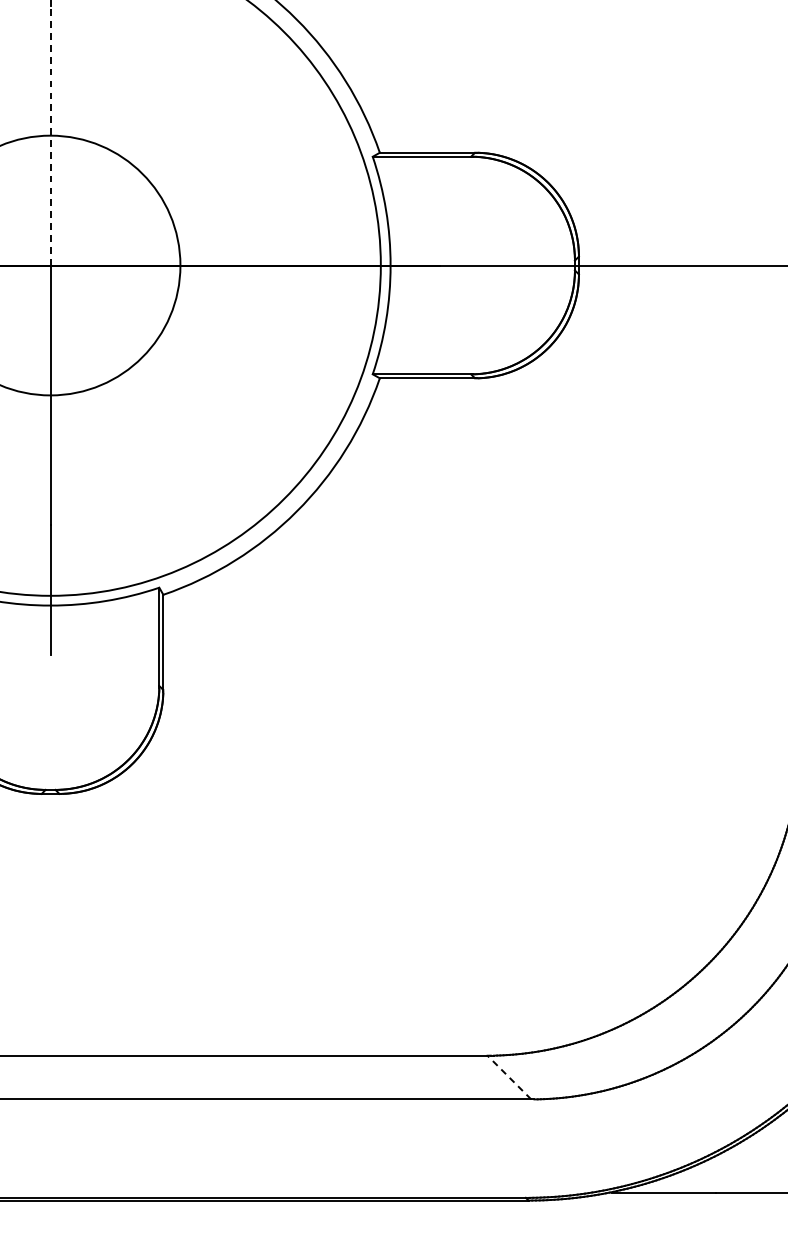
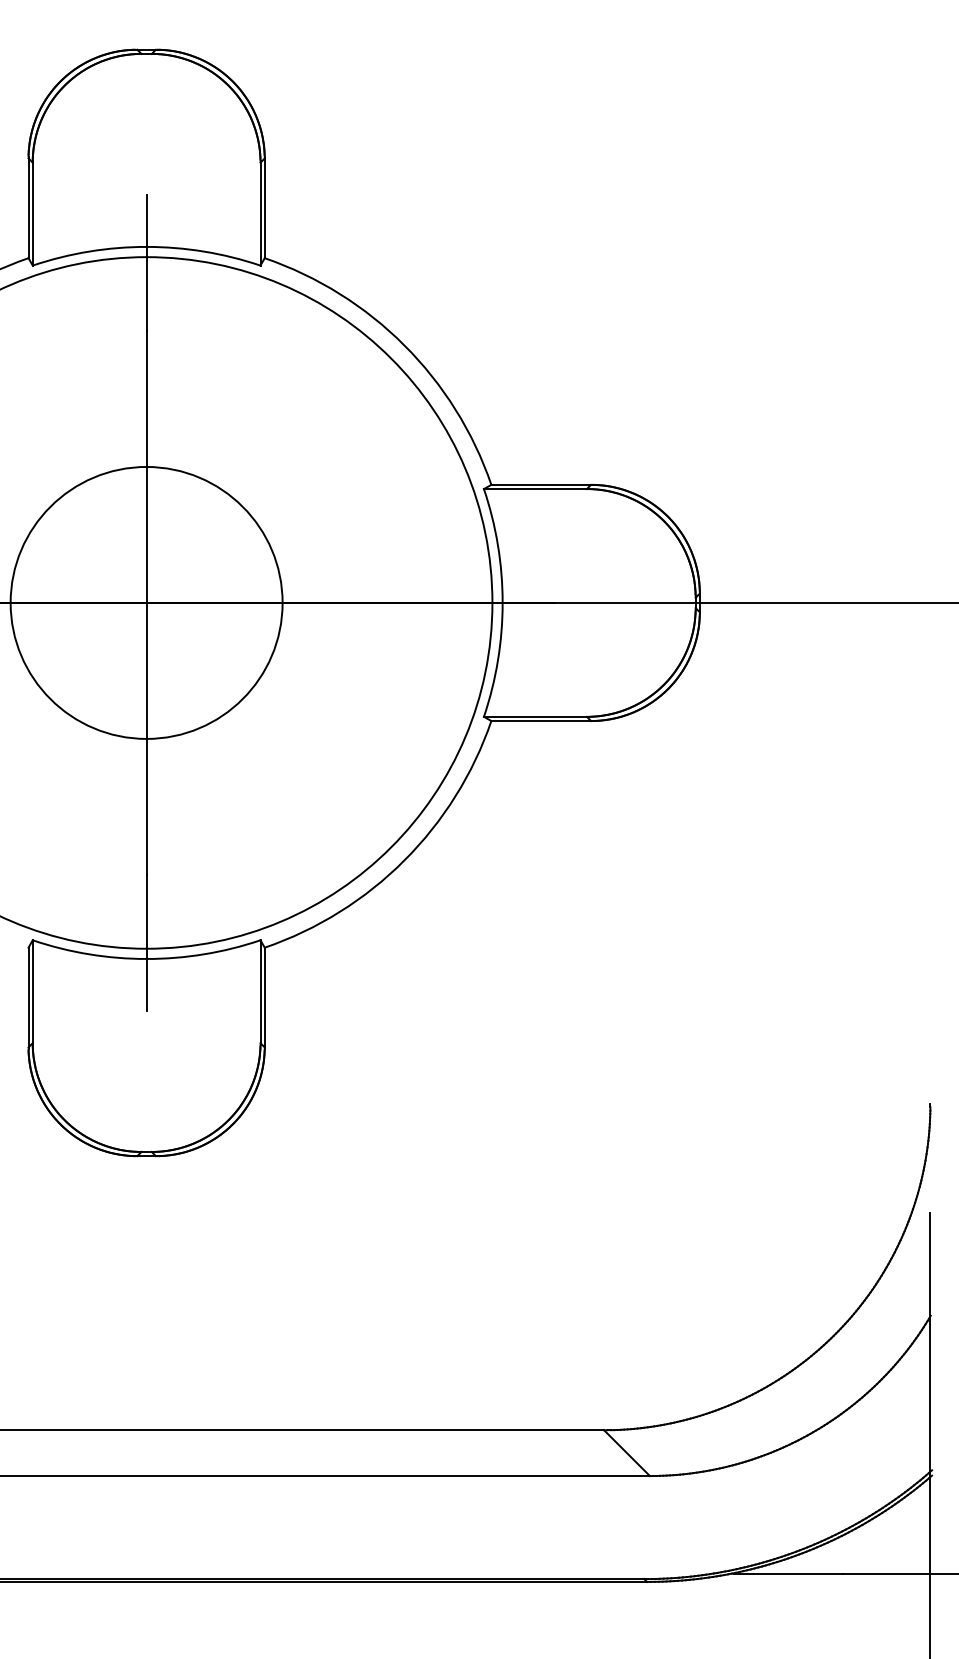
line: (50, 135) -> (146, 466), dashed -> solid
line: (508, 1076) -> (626, 1452), dashed -> solid

